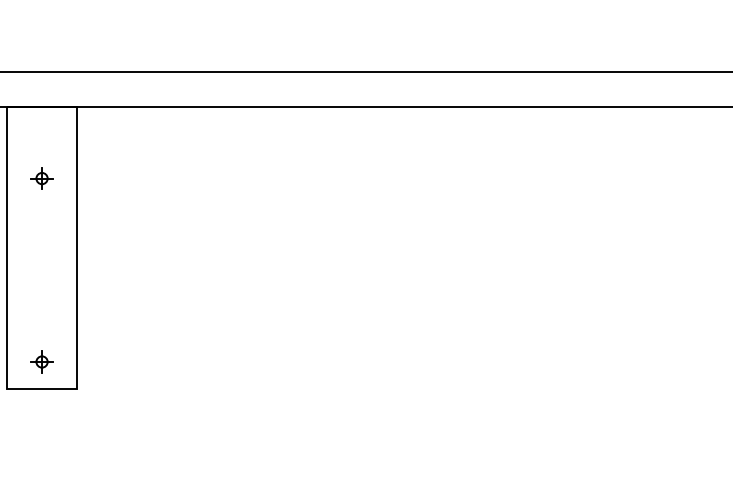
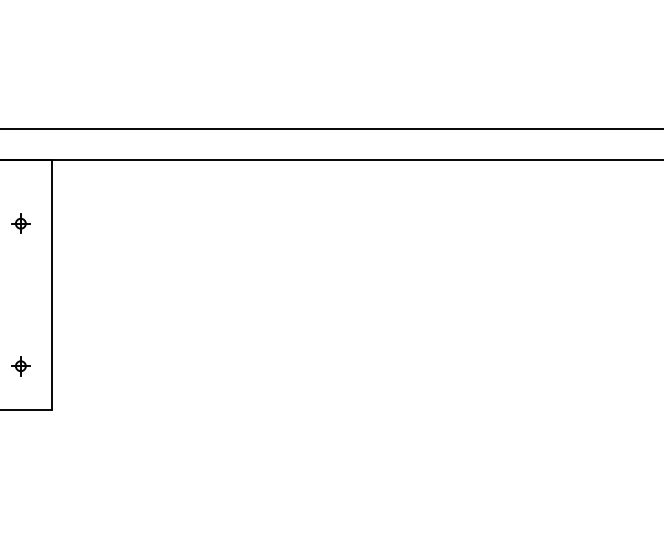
part: (41, 362) -> (20, 366), moved

